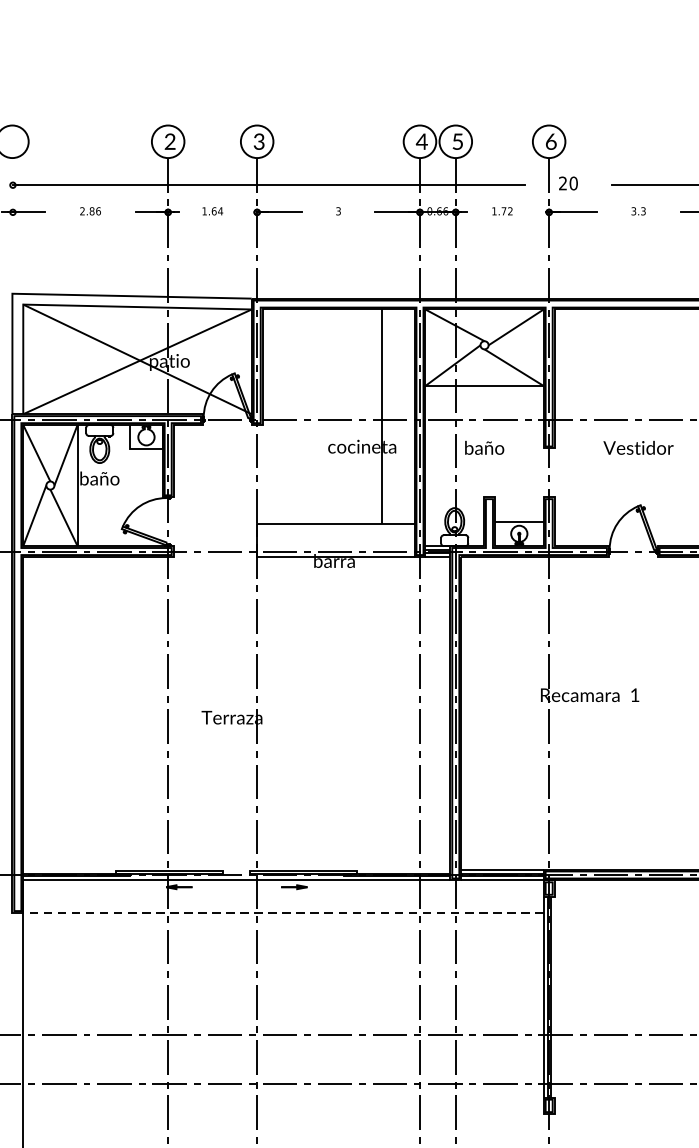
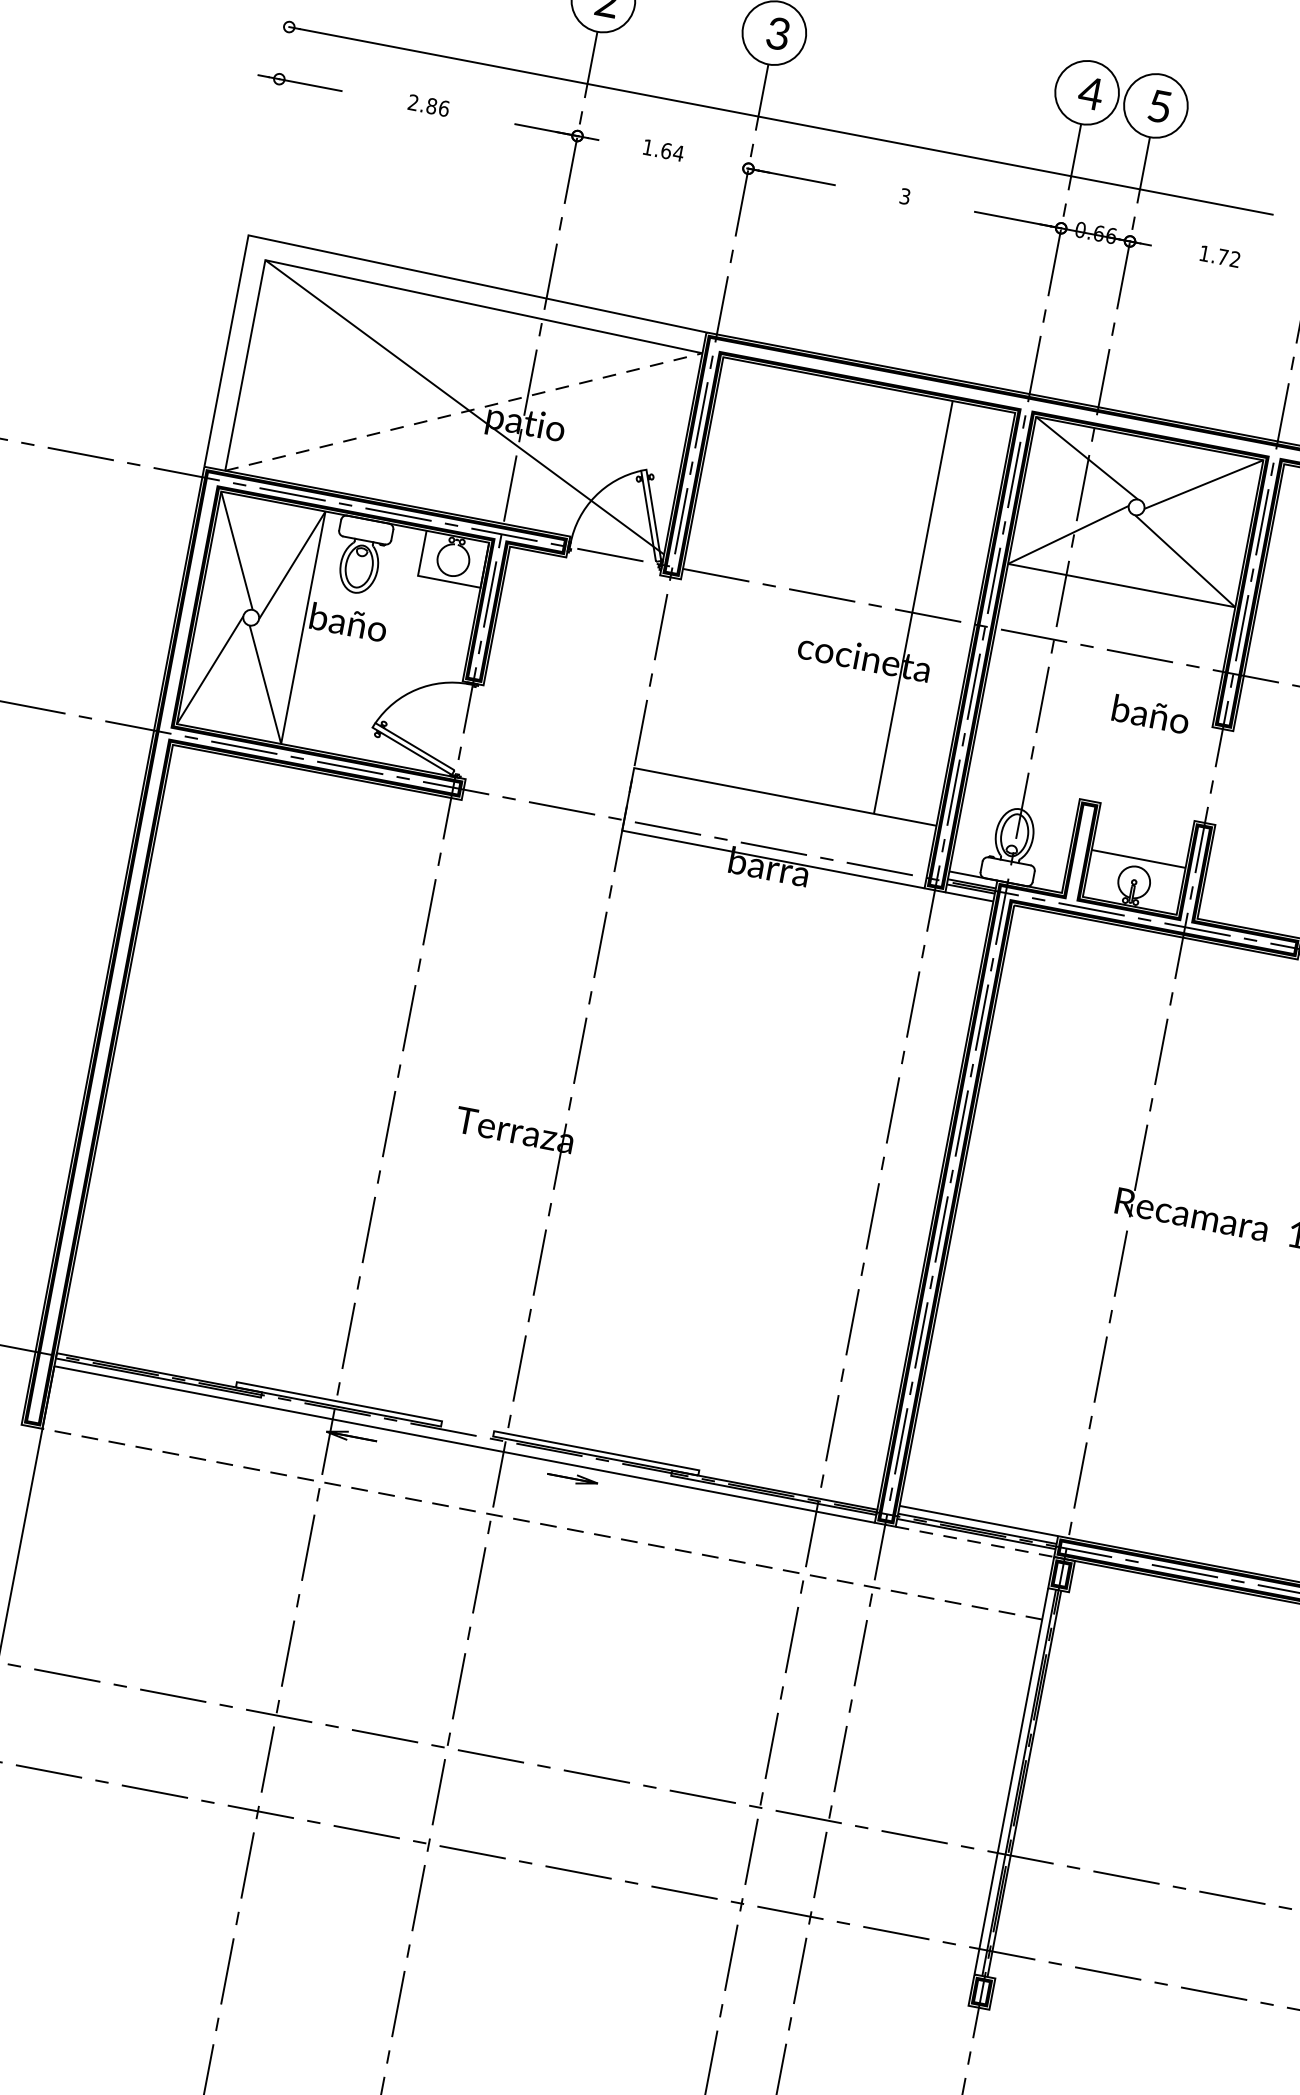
line: (137, 361) -> (463, 411), solid -> dashed
text: (484, 447) -> (1150, 713), moved
line: (502, 880) -> (974, 1542), solid -> dashed

